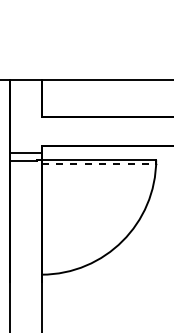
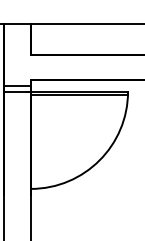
line: (99, 164) -> (79, 95), dashed -> solid

